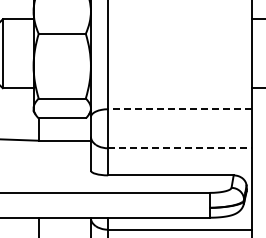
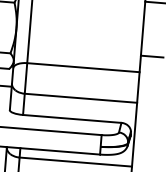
line: (179, 109) -> (83, 67), dashed -> solid
line: (179, 148) -> (80, 98), dashed -> solid

